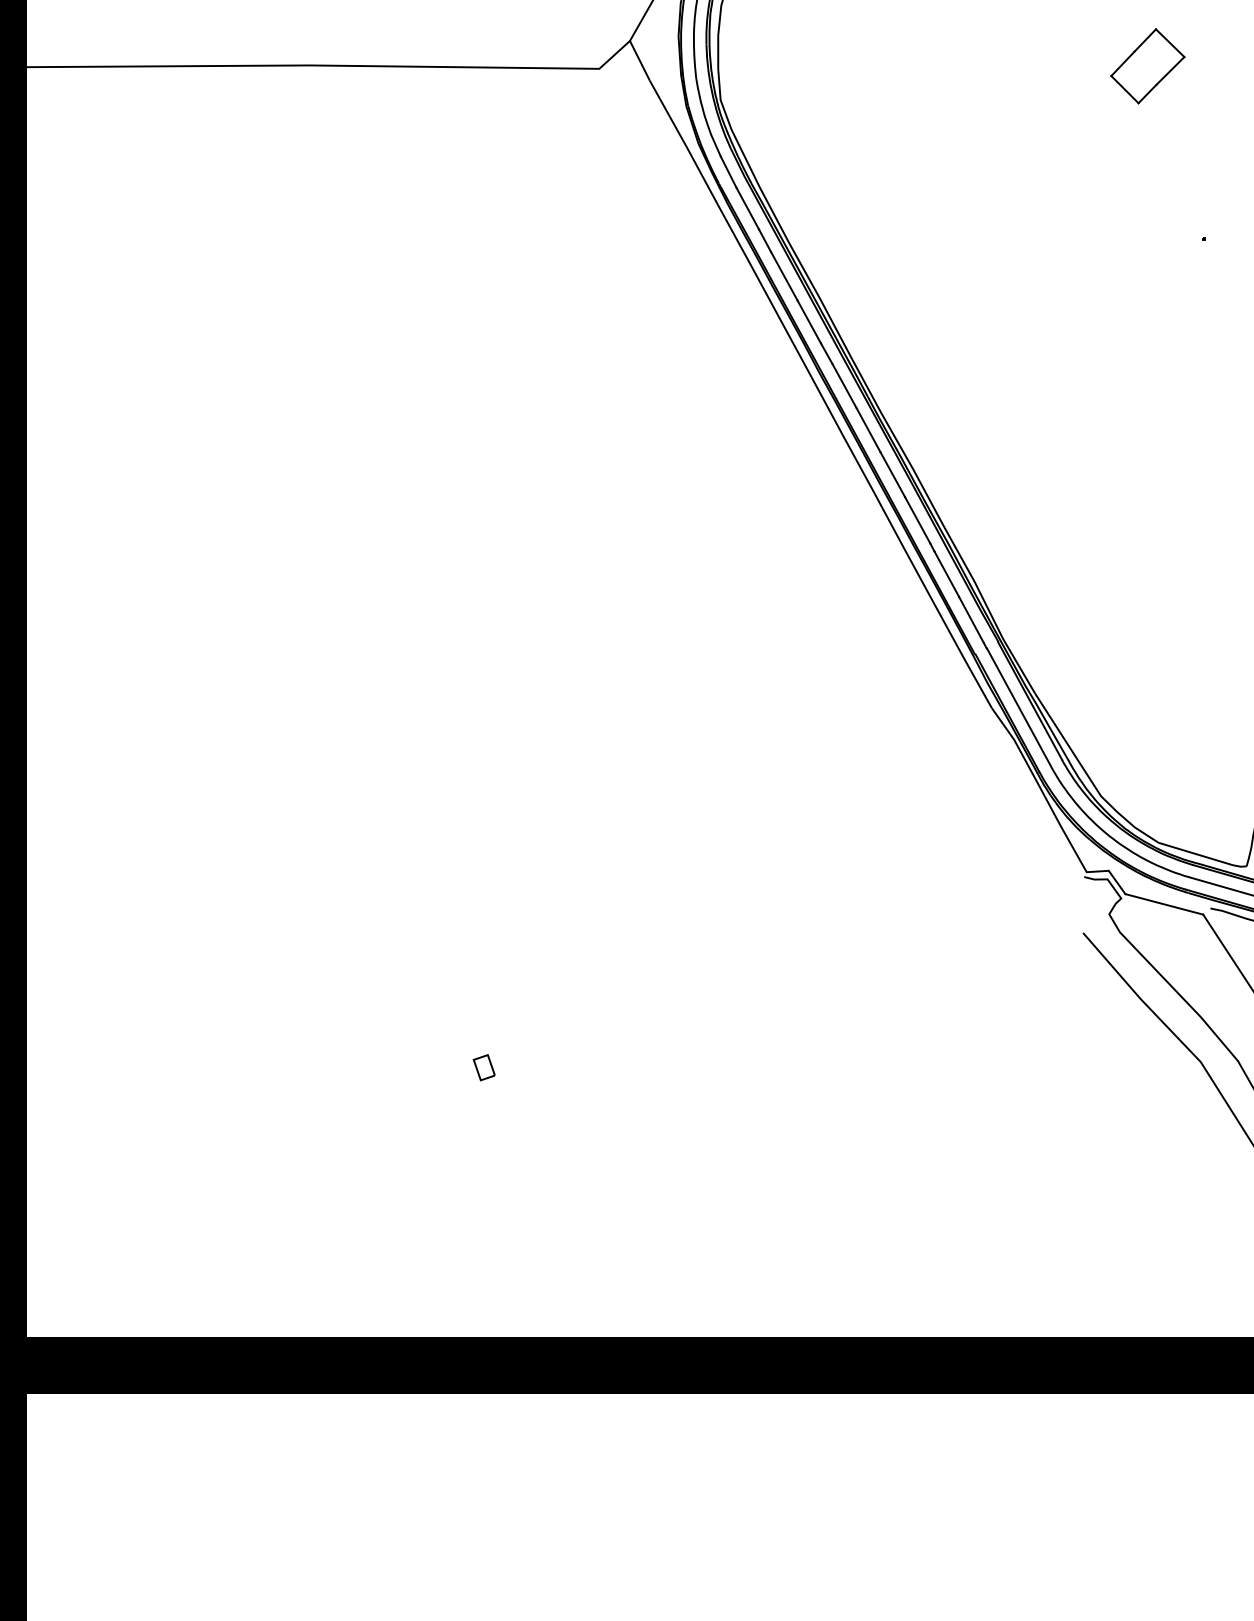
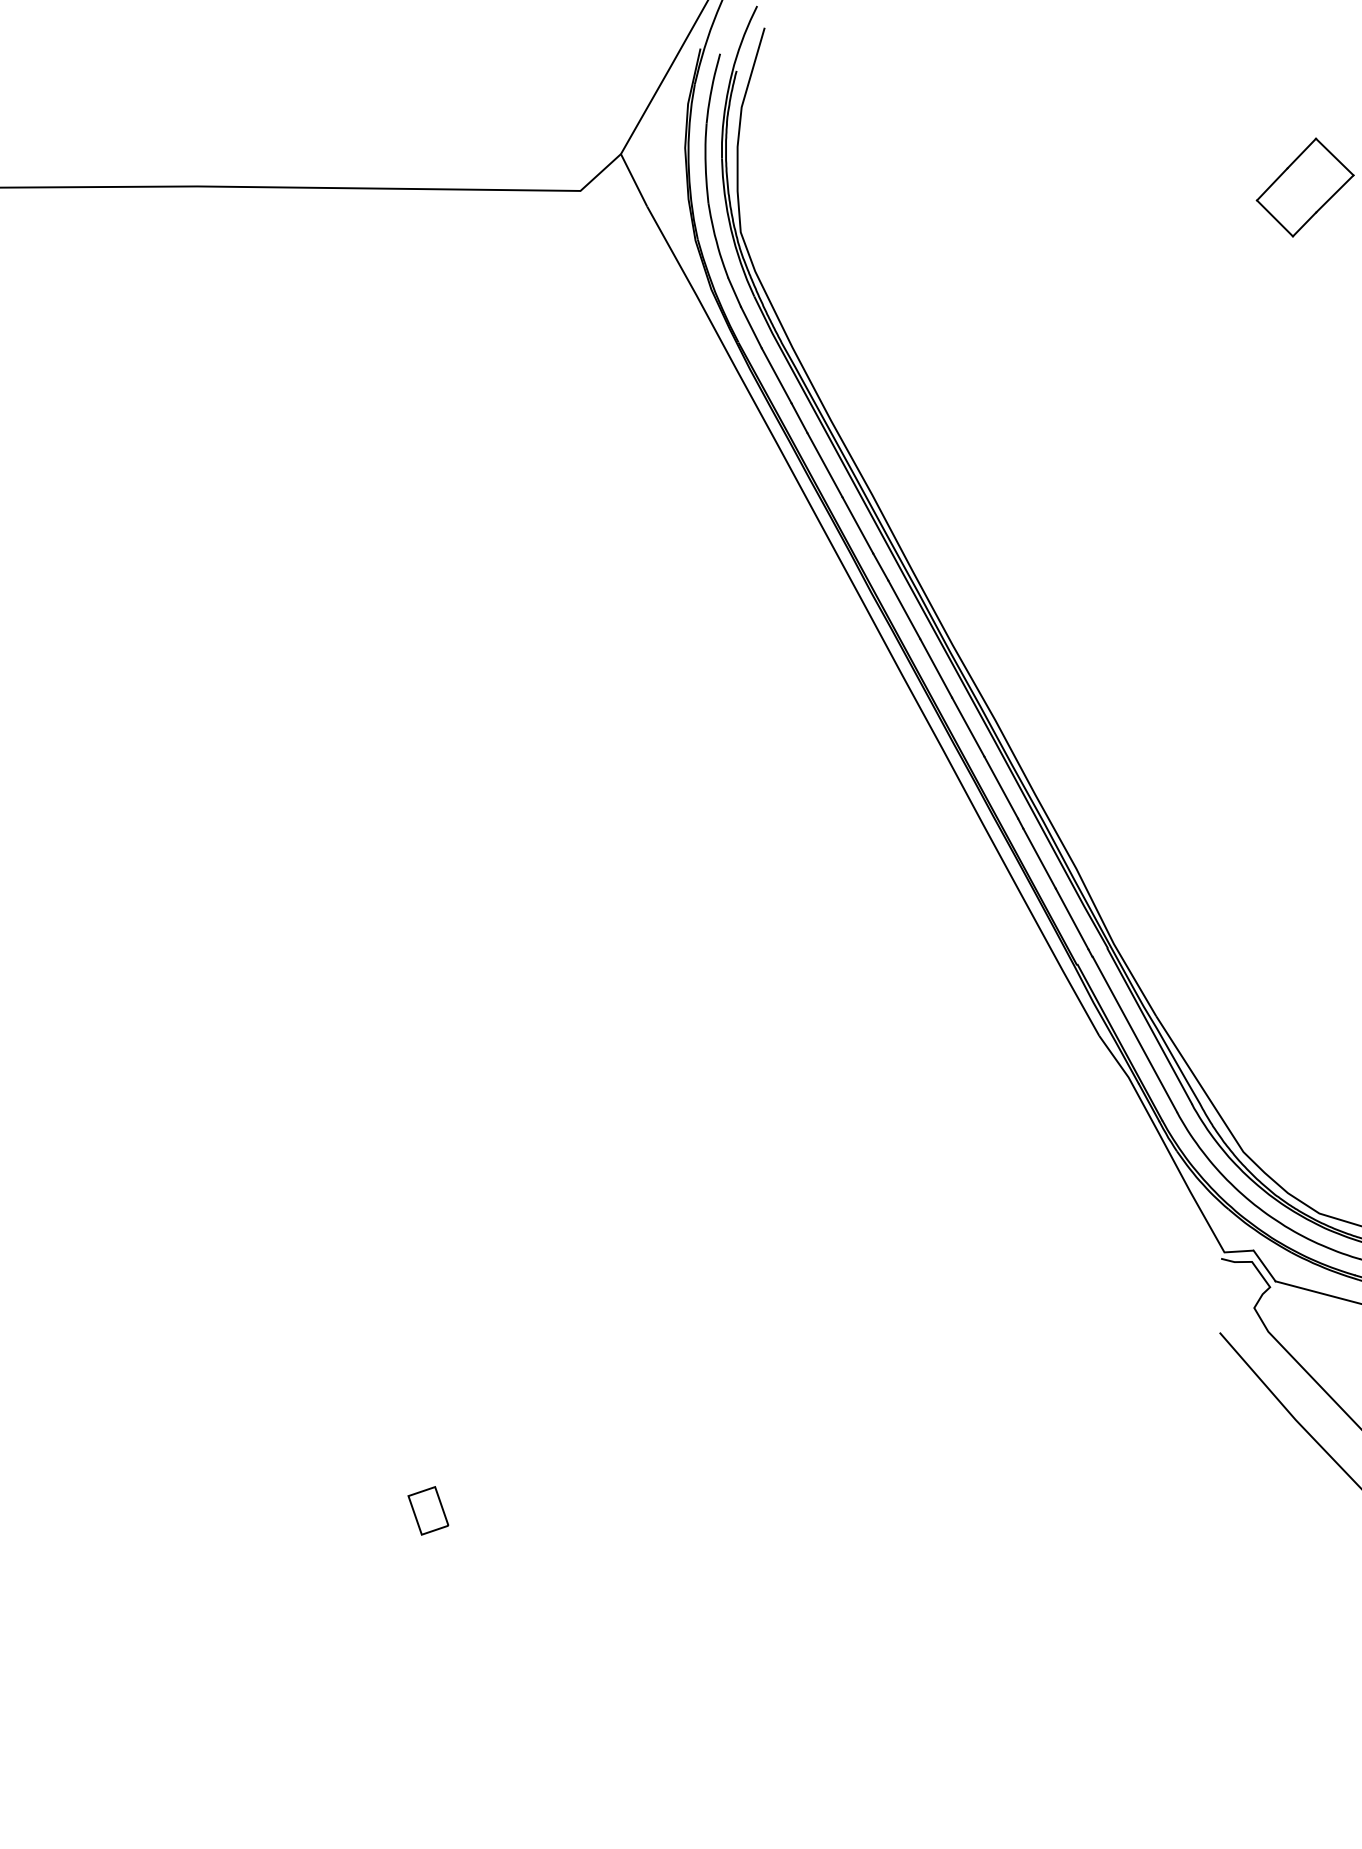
part: (484, 1067) -> (428, 1510), size x1.43

